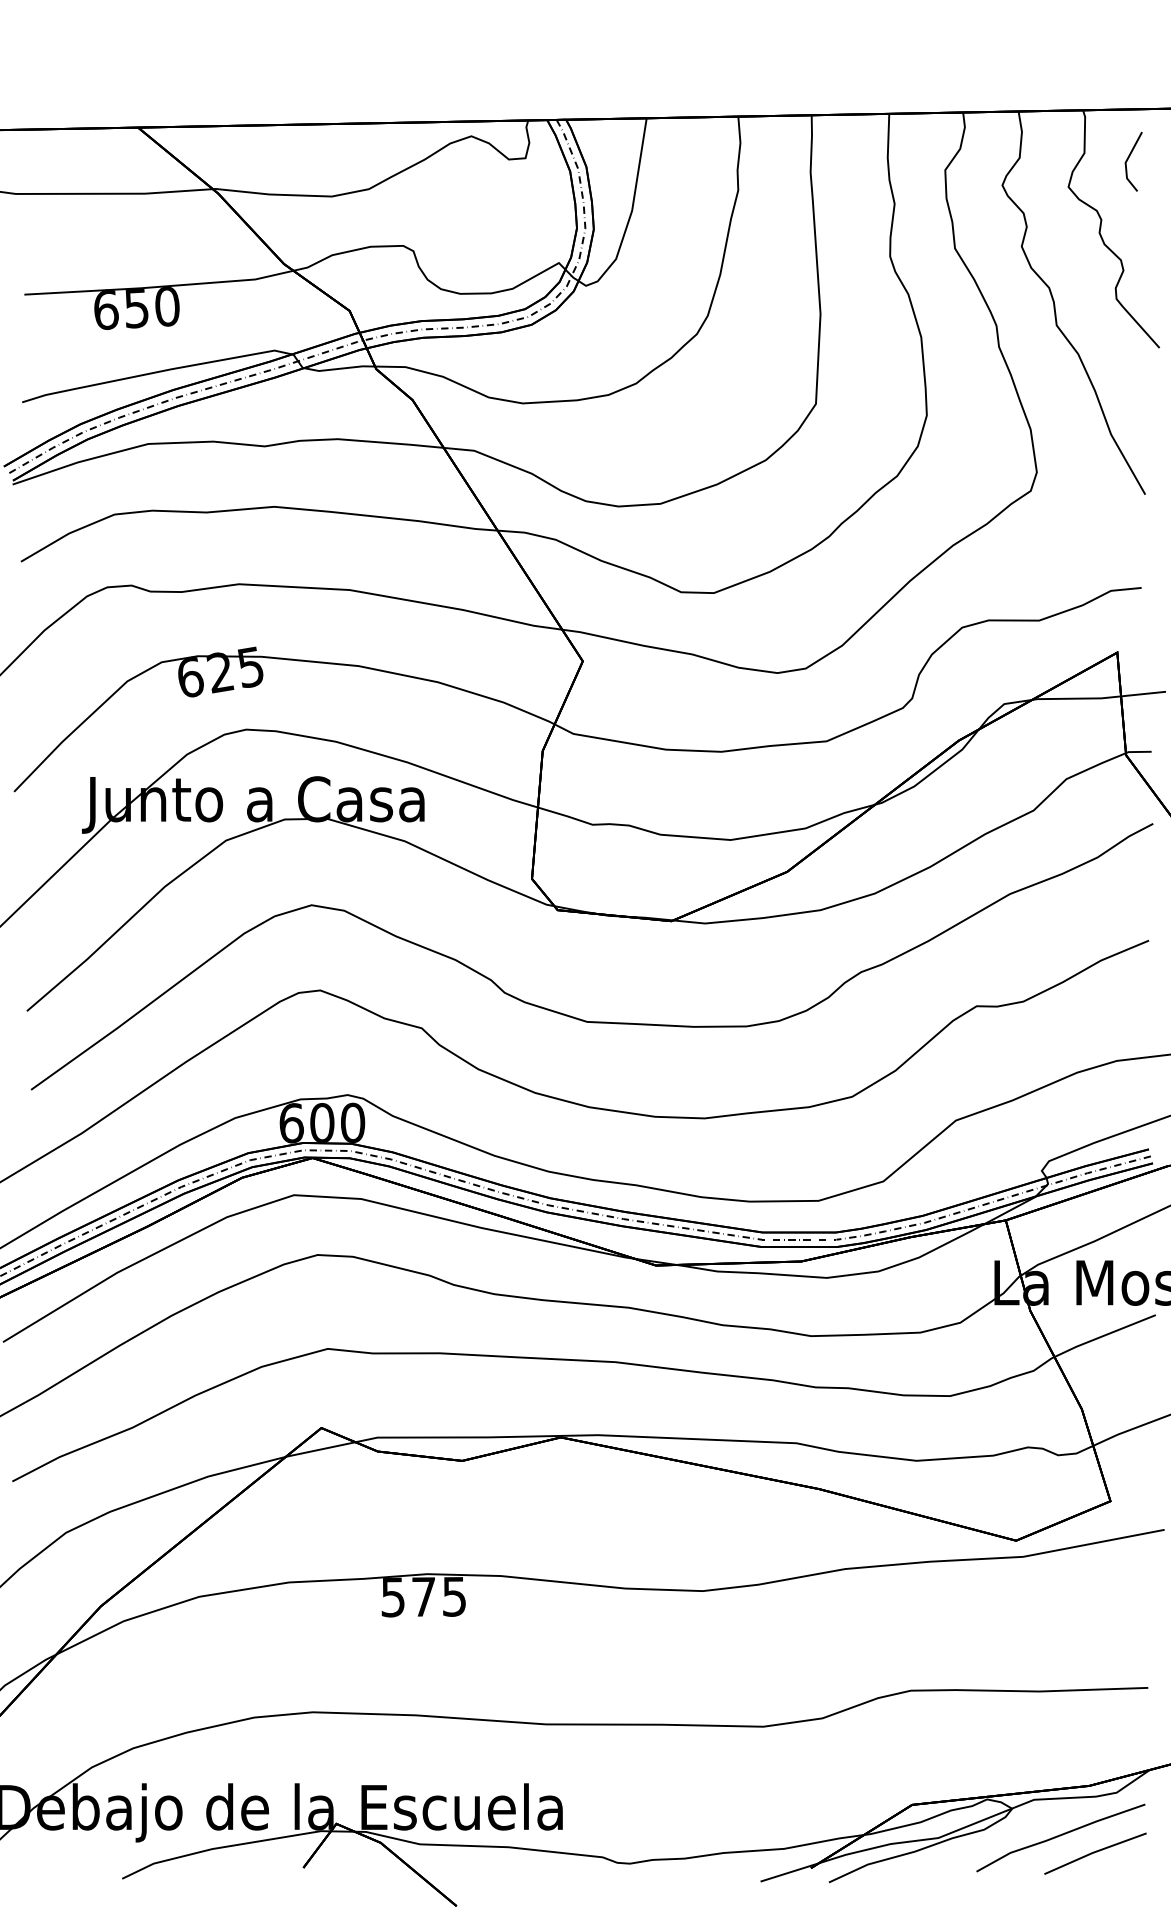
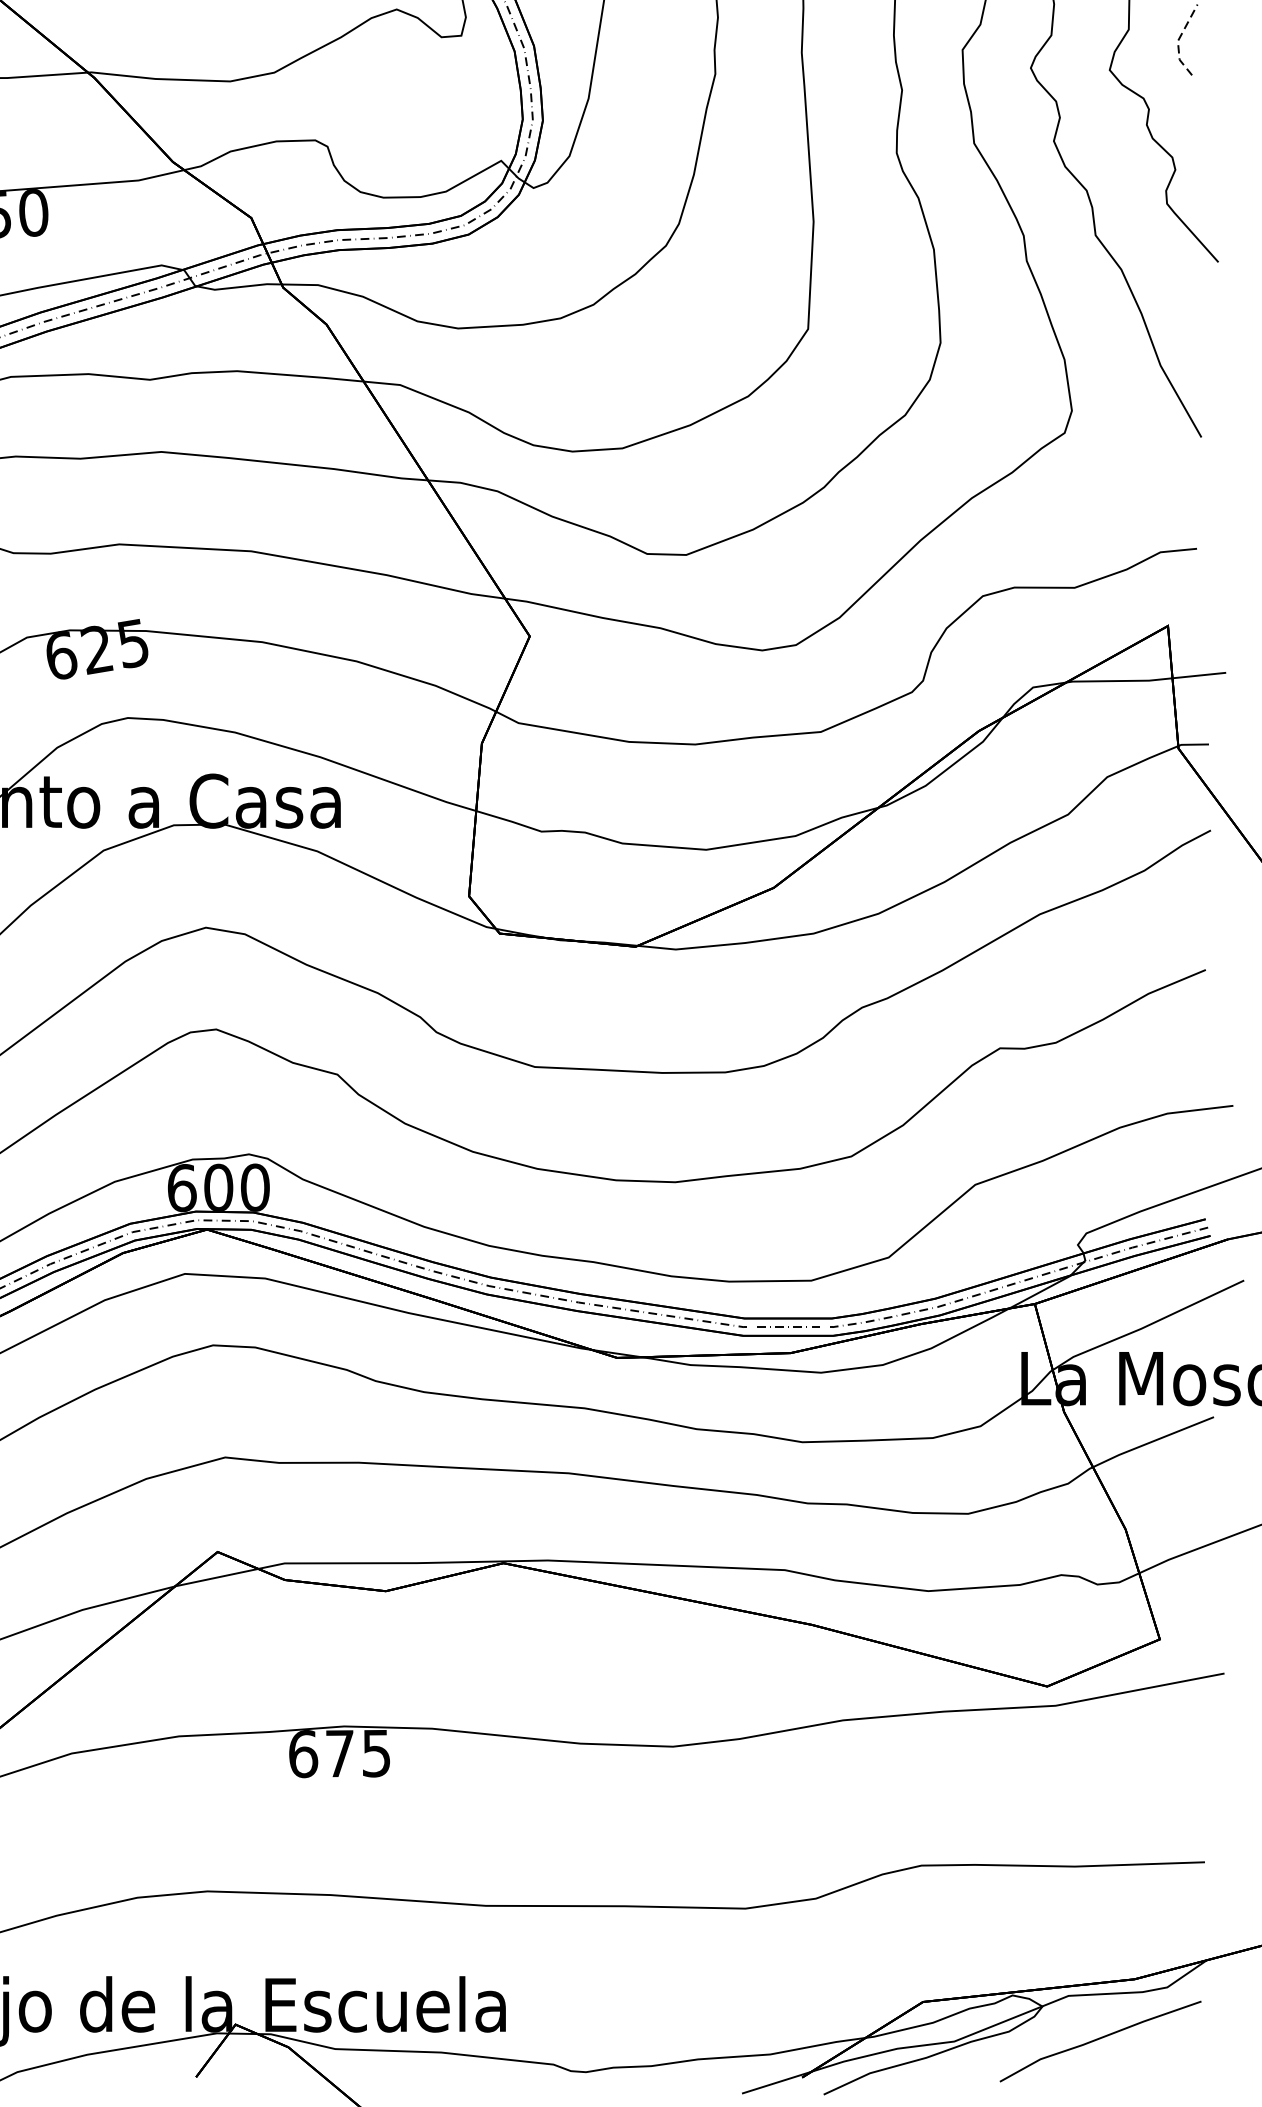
line: (1125, 162) -> (1177, 40), solid -> dashed
text: (393, 1597) -> (303, 1754), 575 -> 675
line: (1095, 1852) -> (1141, 2058), removed

